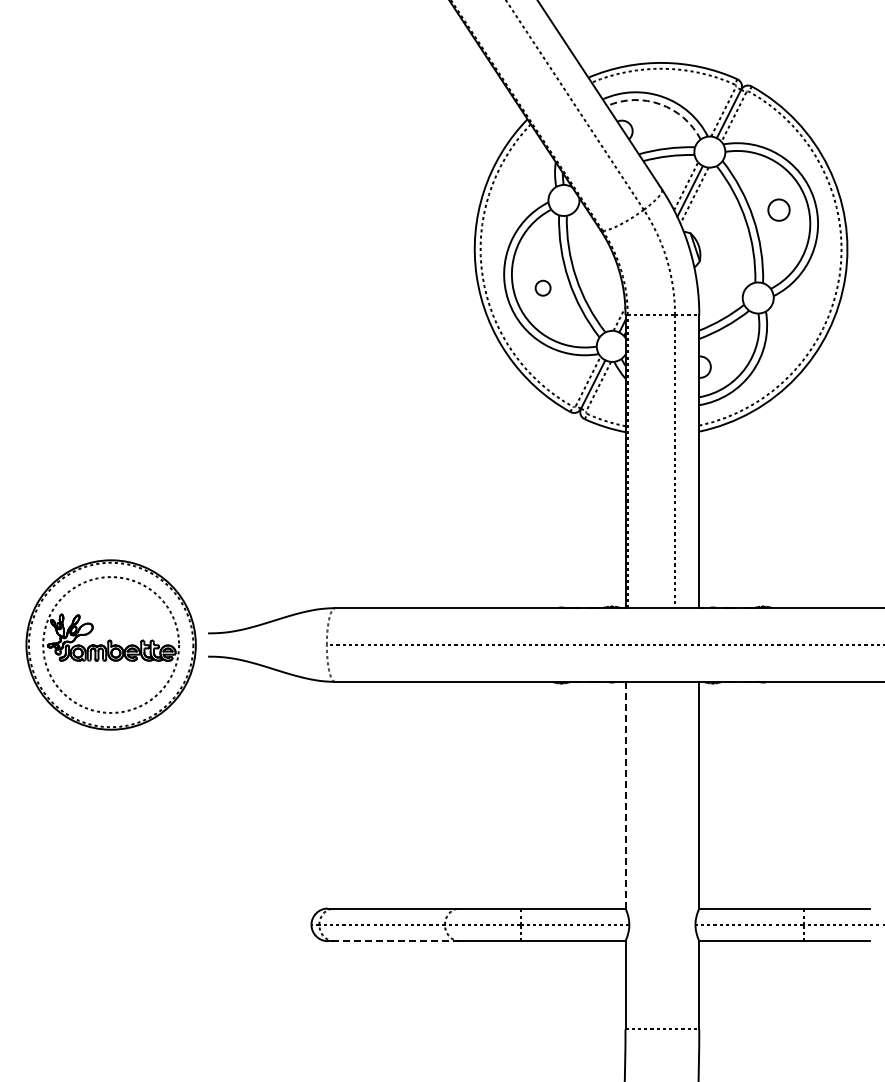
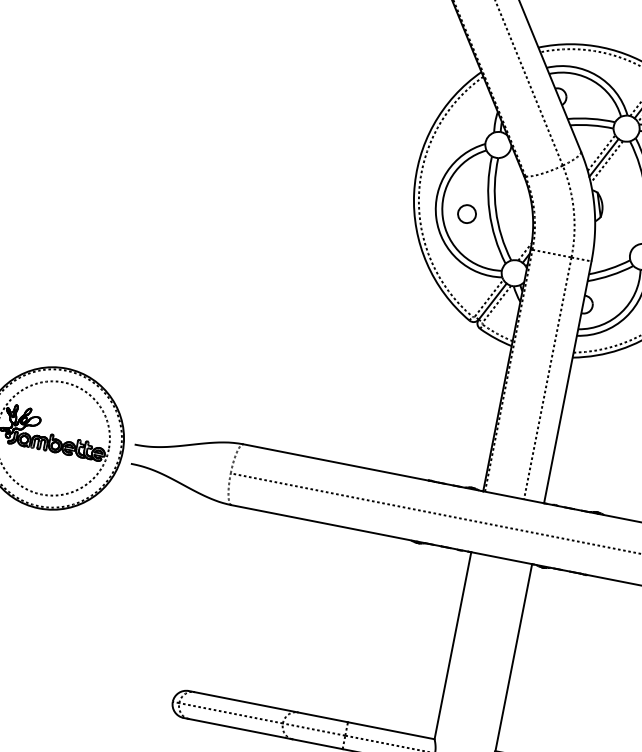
arc: (660, 104) -> (593, 81), dashed -> solid
circle: (542, 287) -> (466, 213), size x1.43
line: (625, 795) -> (452, 645), dashed -> solid
line: (396, 941) -> (240, 729), dashed -> solid

